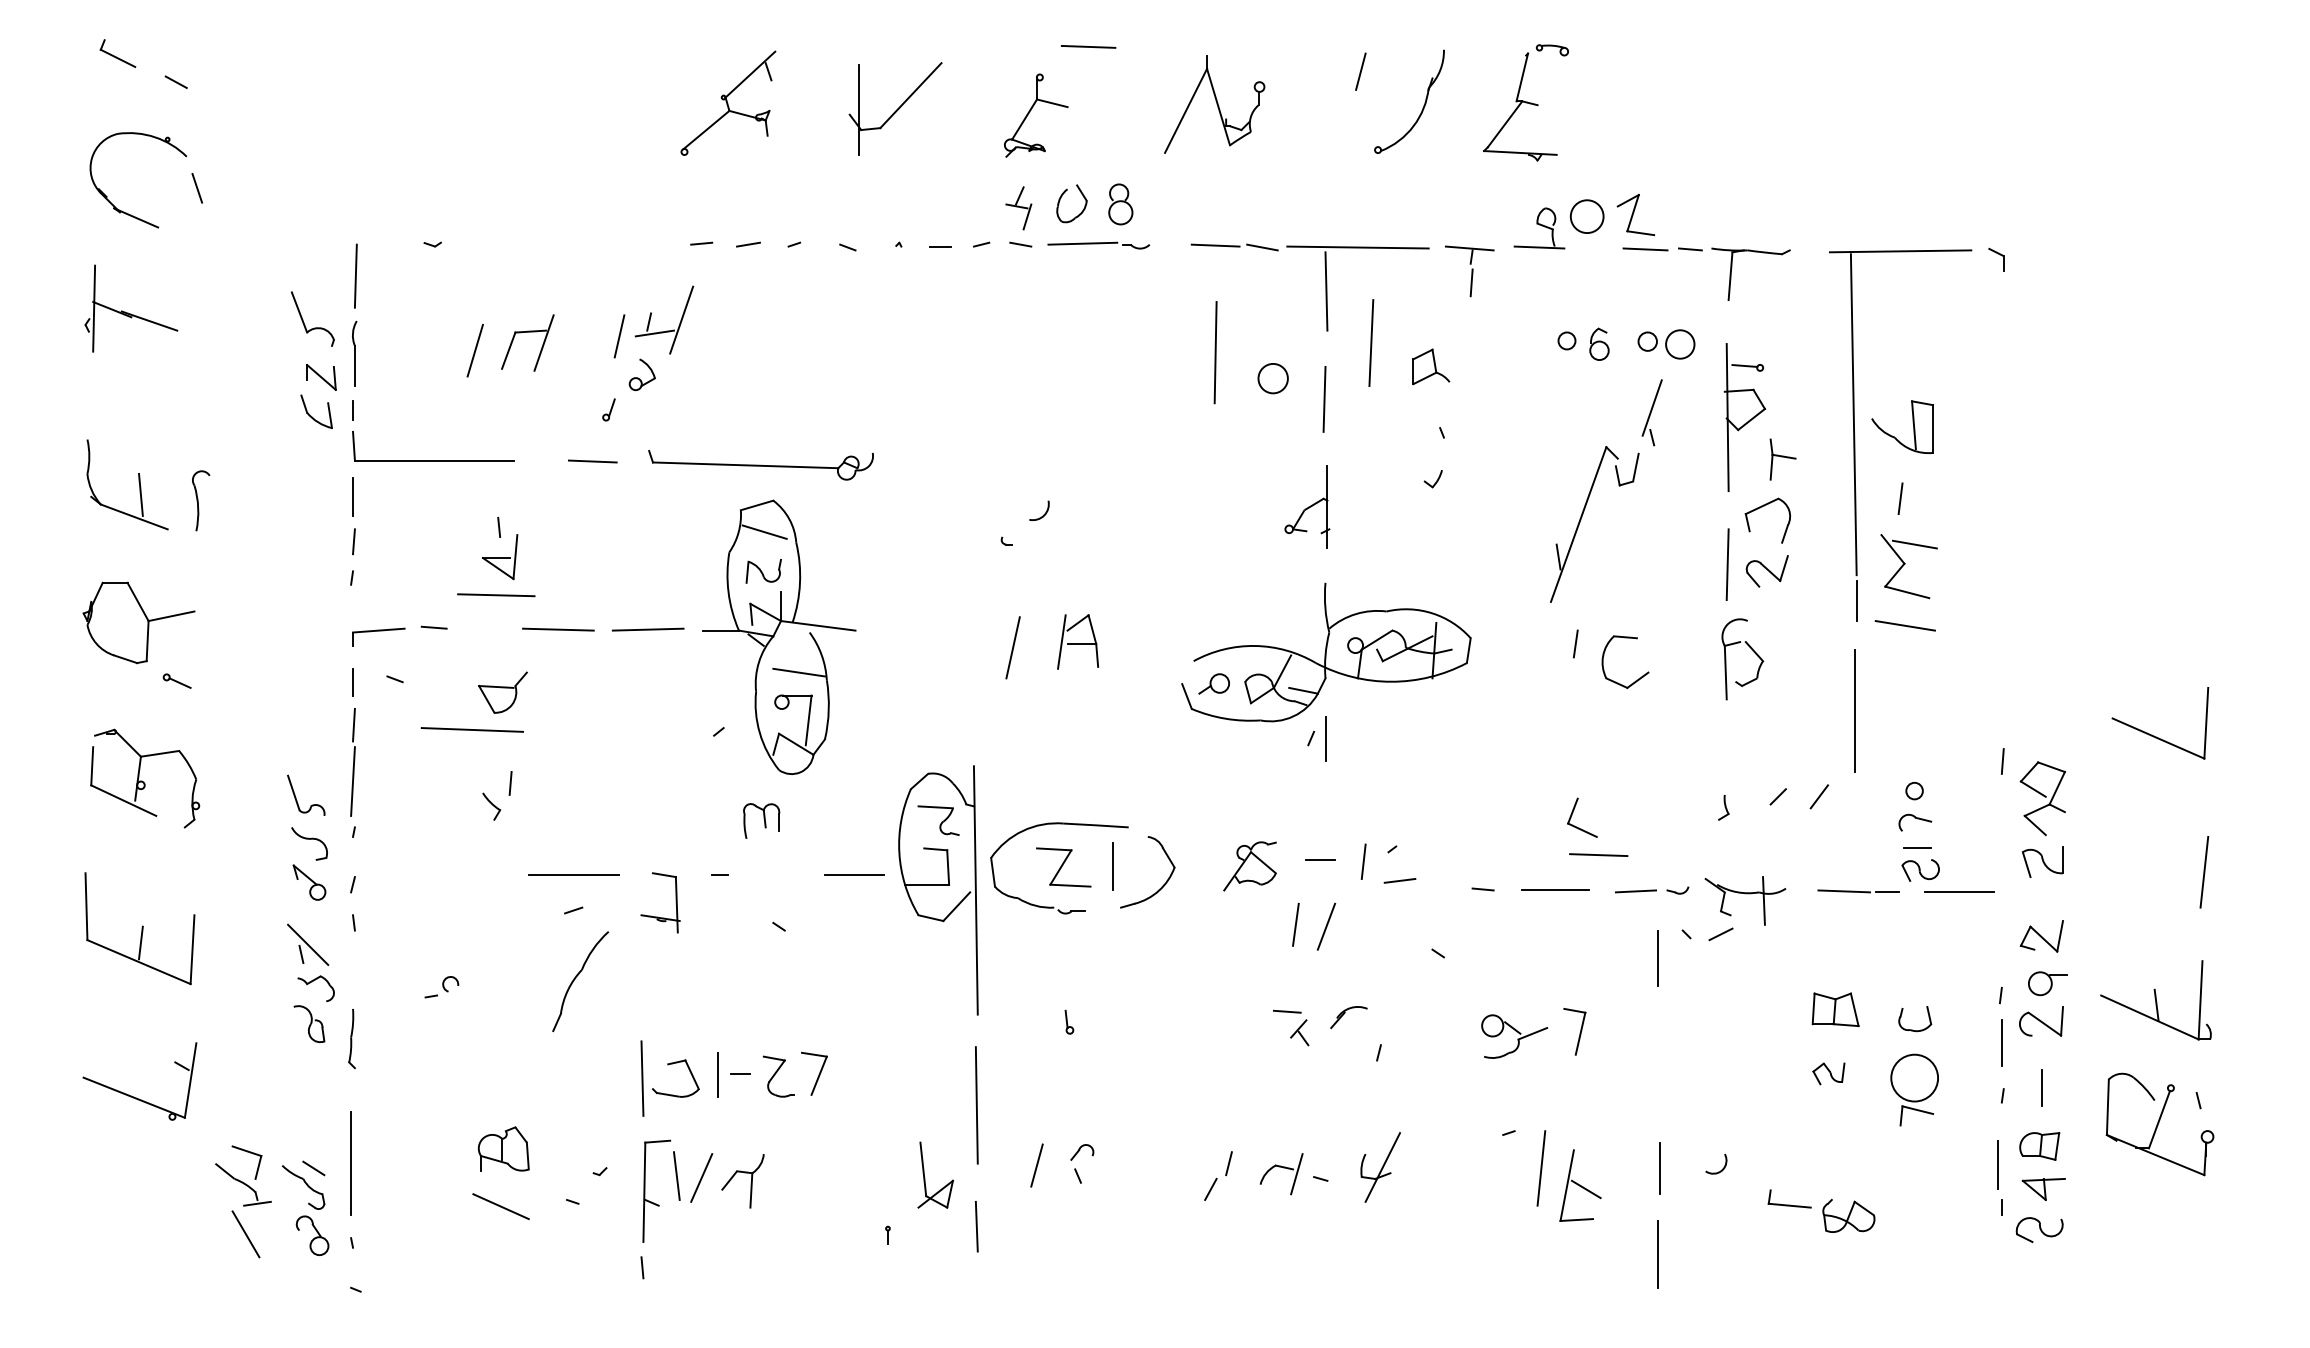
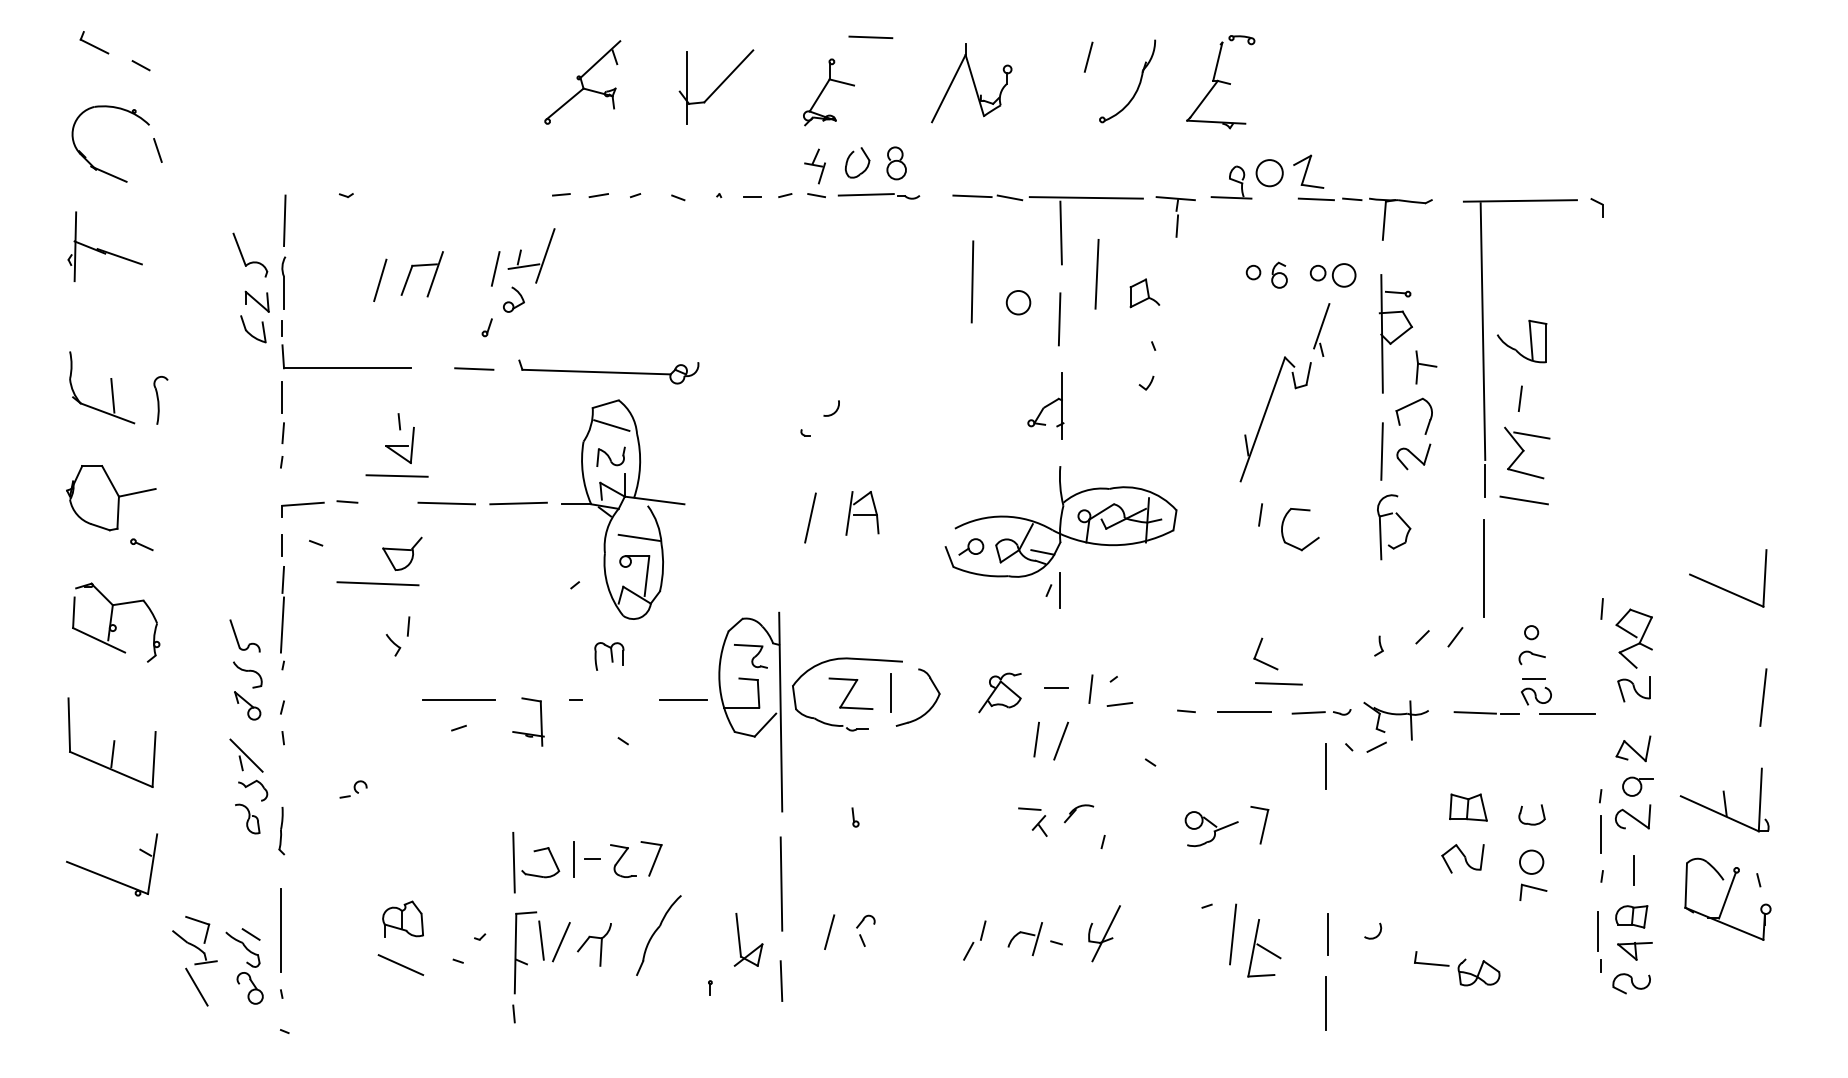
part: (580, 981) -> (658, 935), moved
part: (1828, 1073) -> (1462, 858), size x1.67
circle: (1914, 1077) -> (1531, 861), size x0.62

